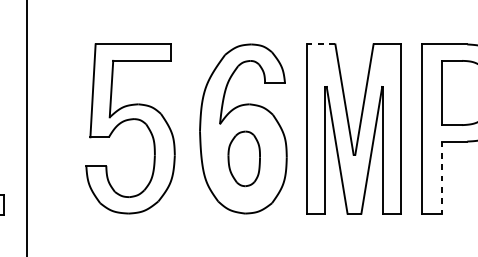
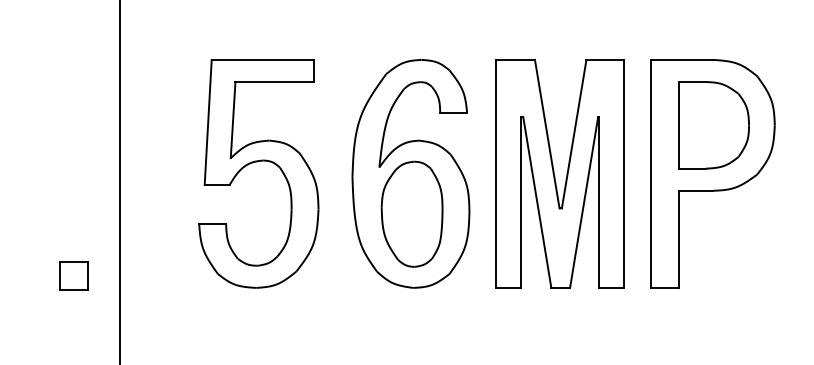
line: (321, 44) -> (516, 59), dashed -> solid
part: (243, 158) -> (411, 213), size x1.43
line: (441, 177) -> (678, 239), dashed -> solid

